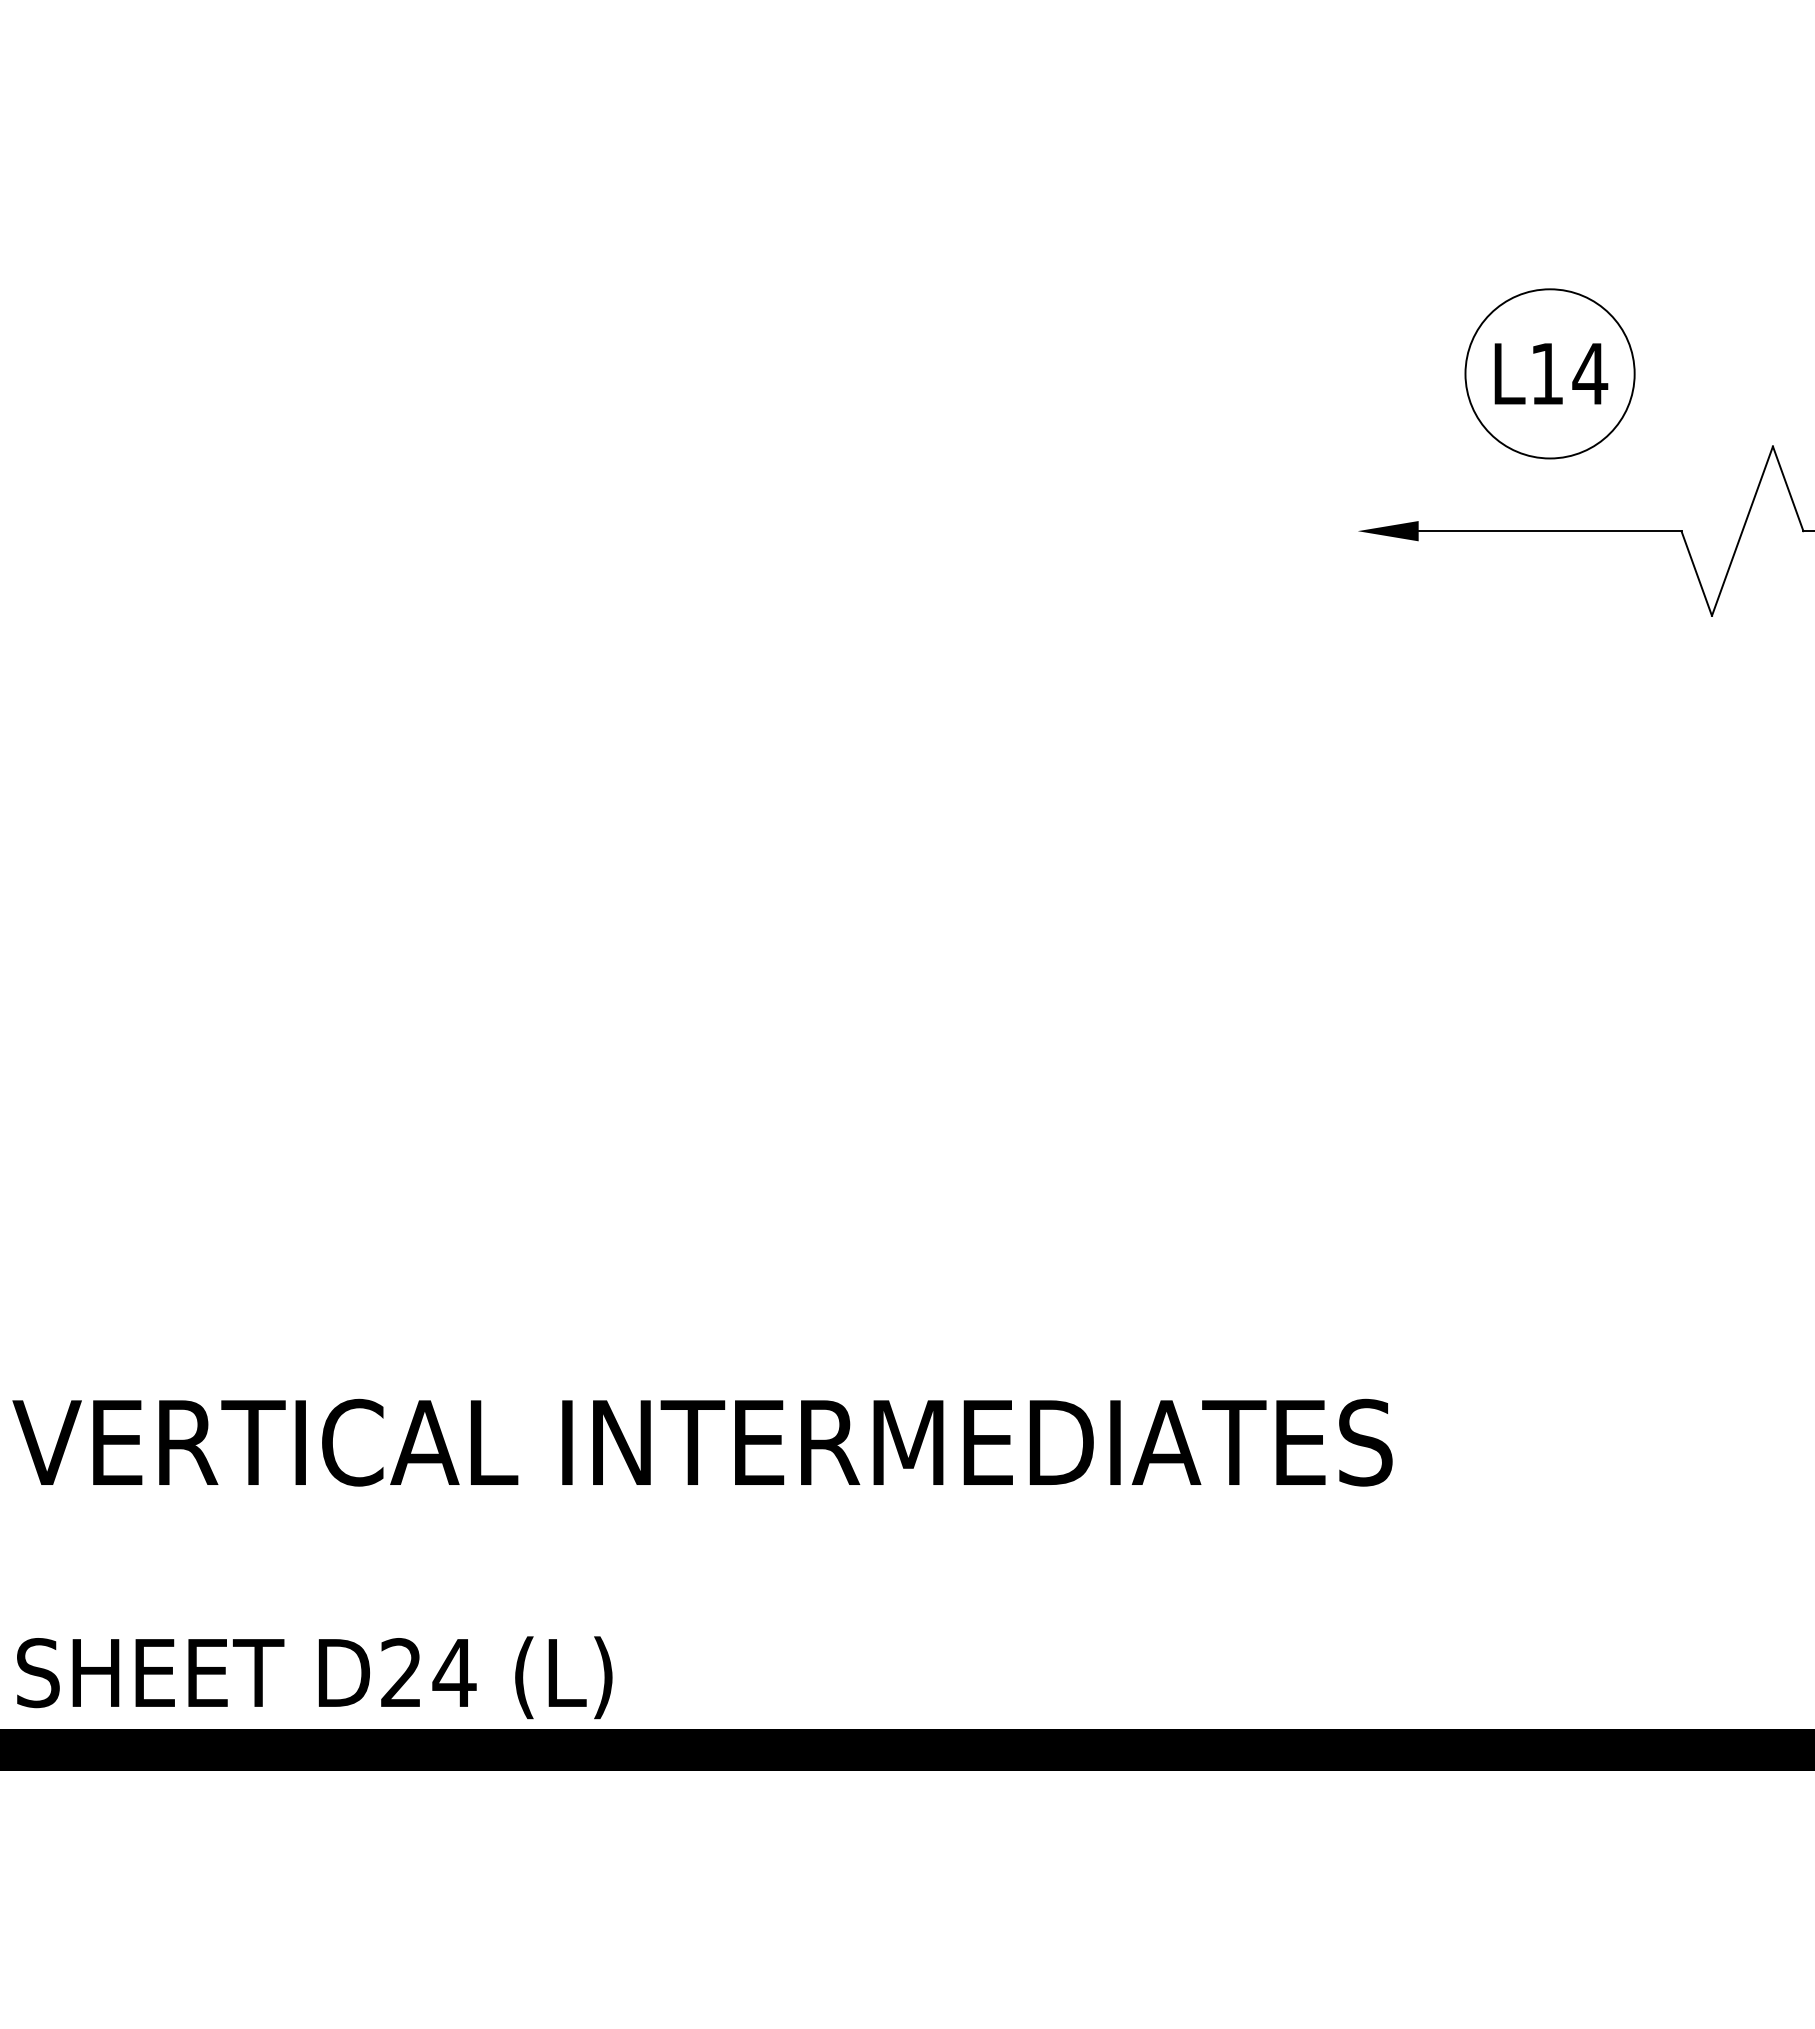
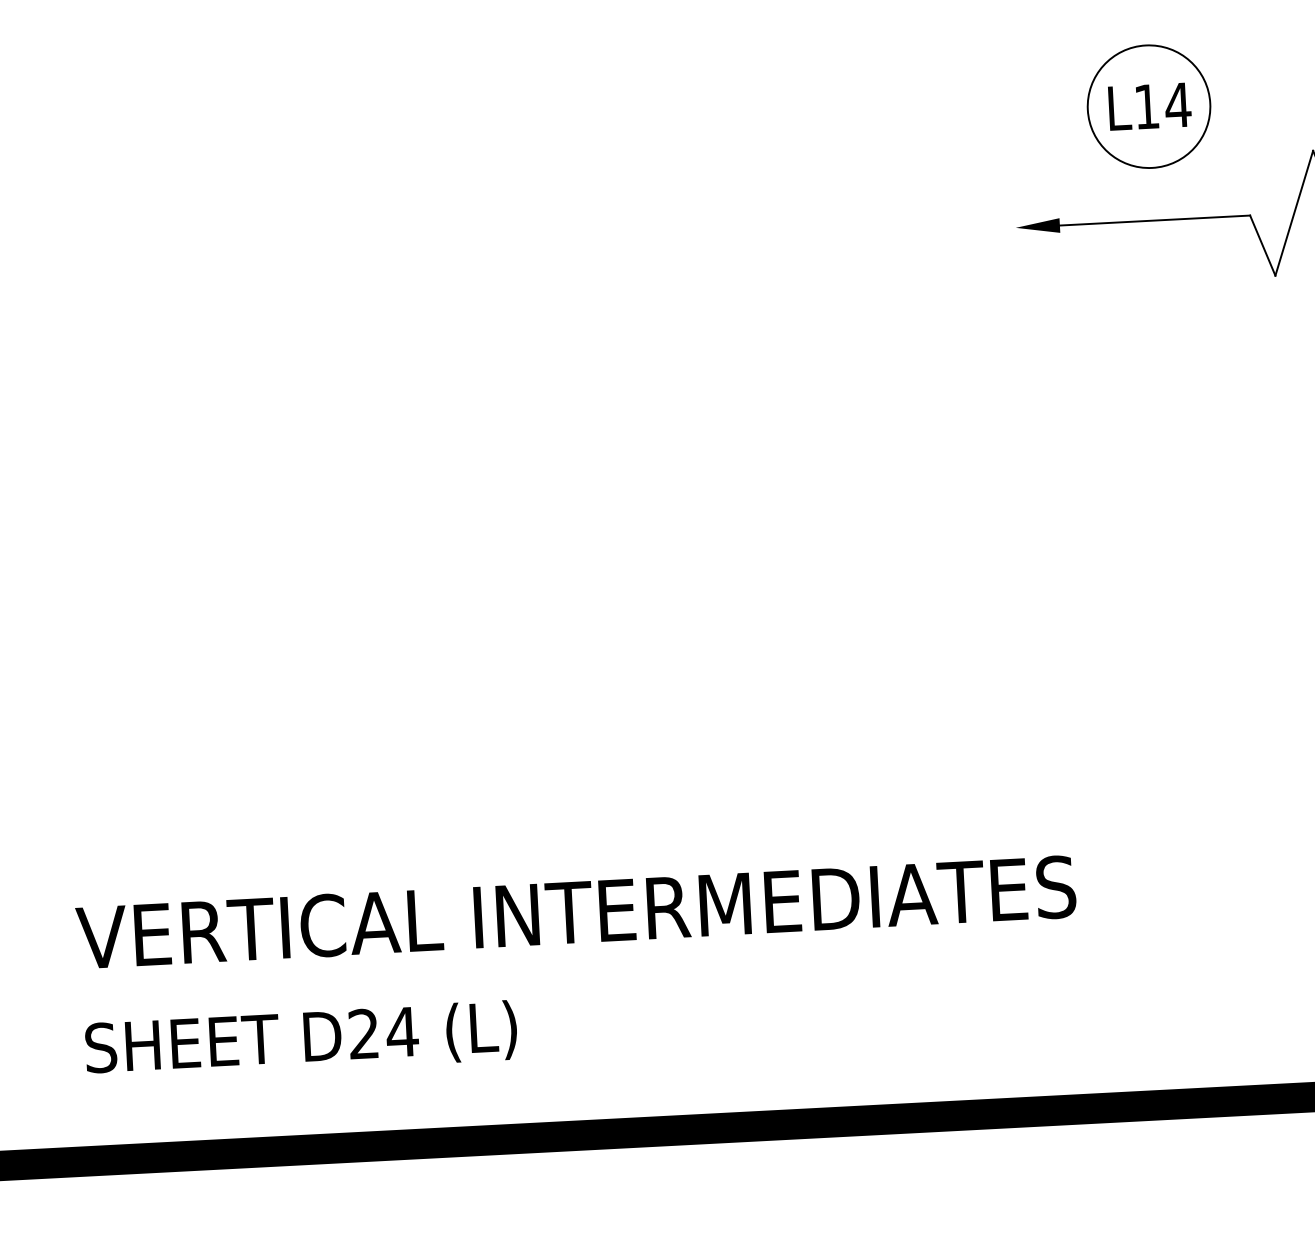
text: (314, 1677) -> (301, 1040), moved

